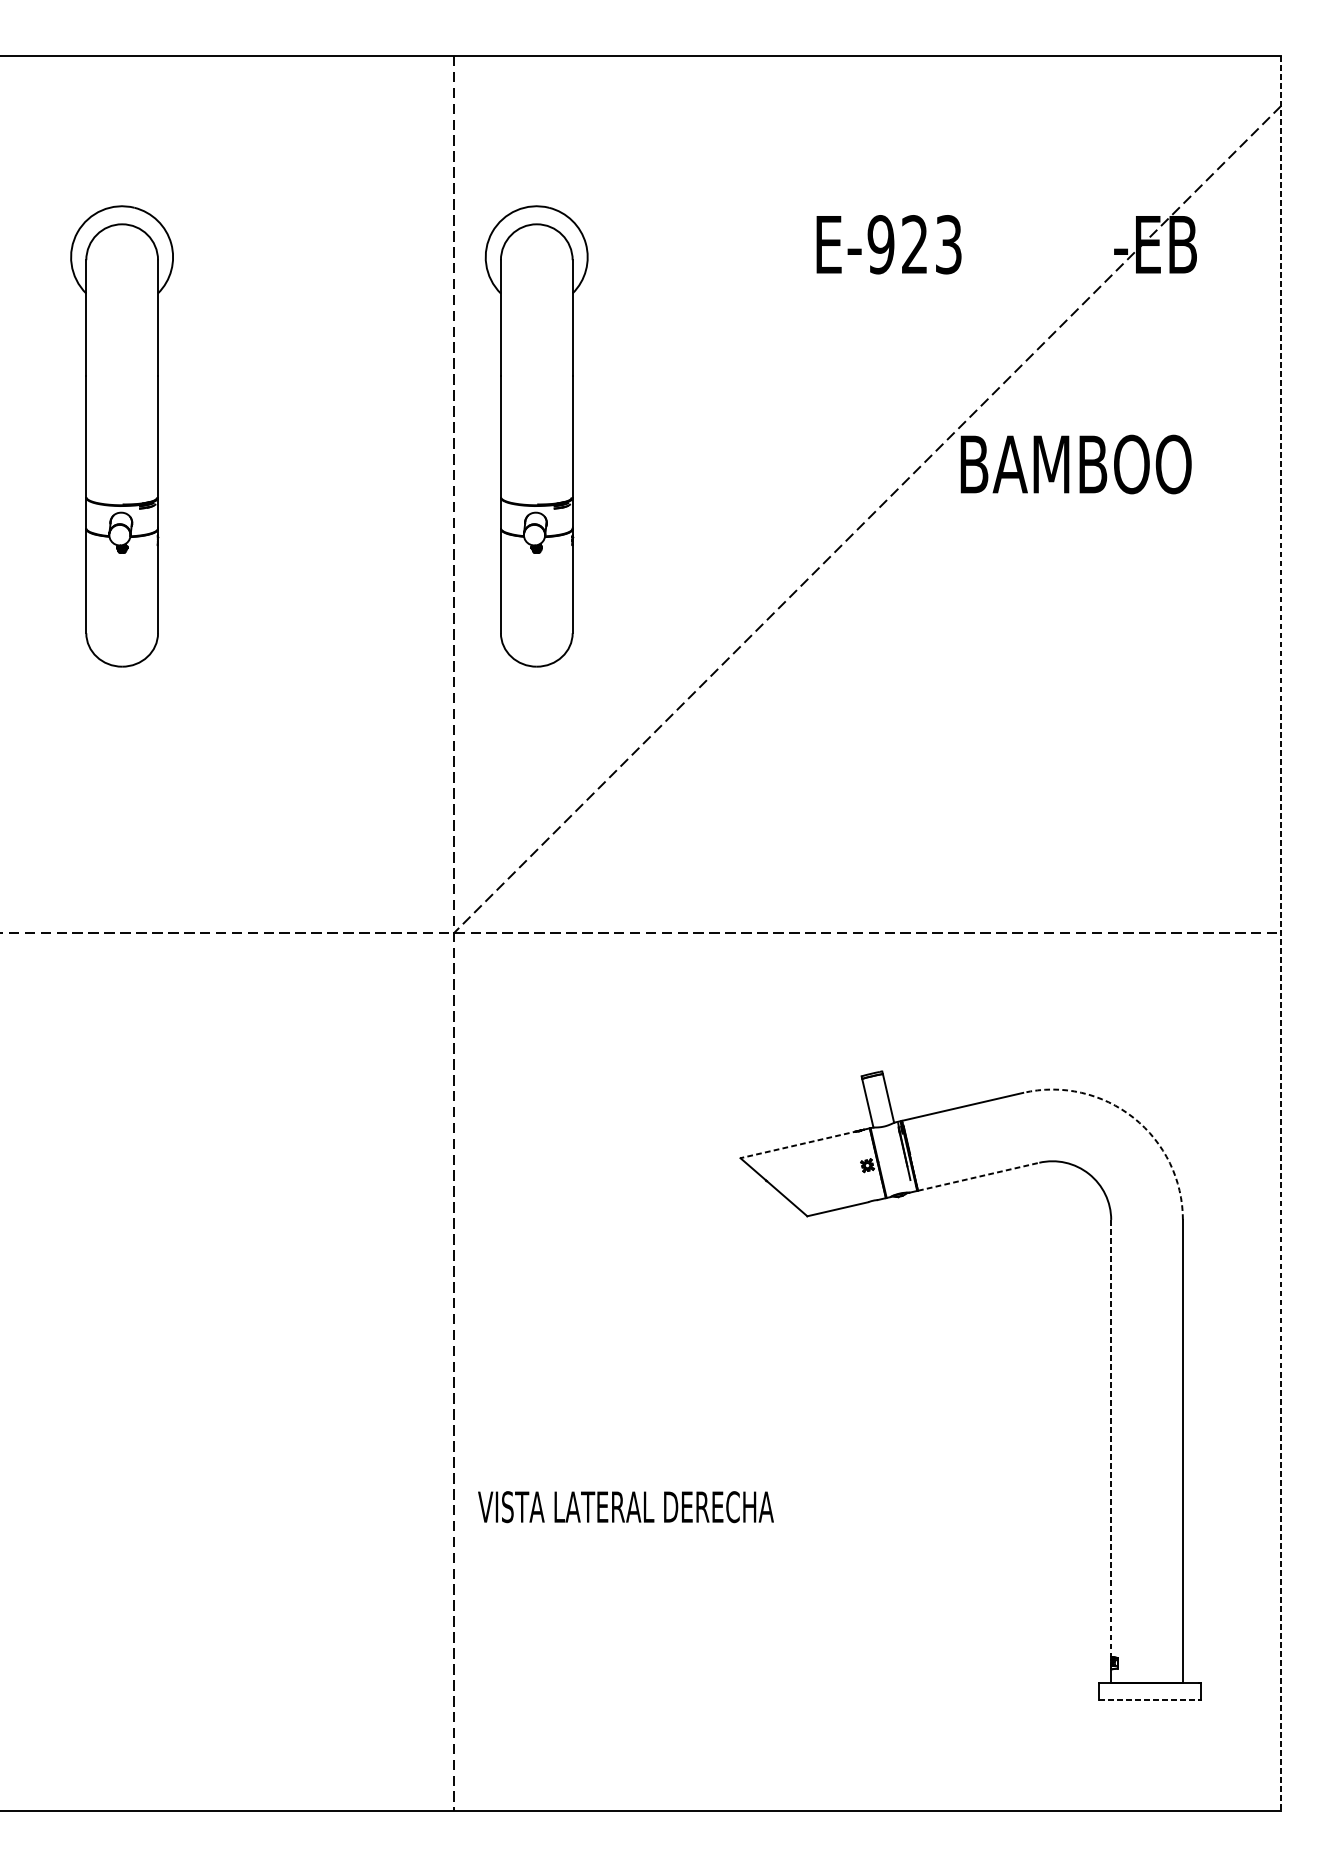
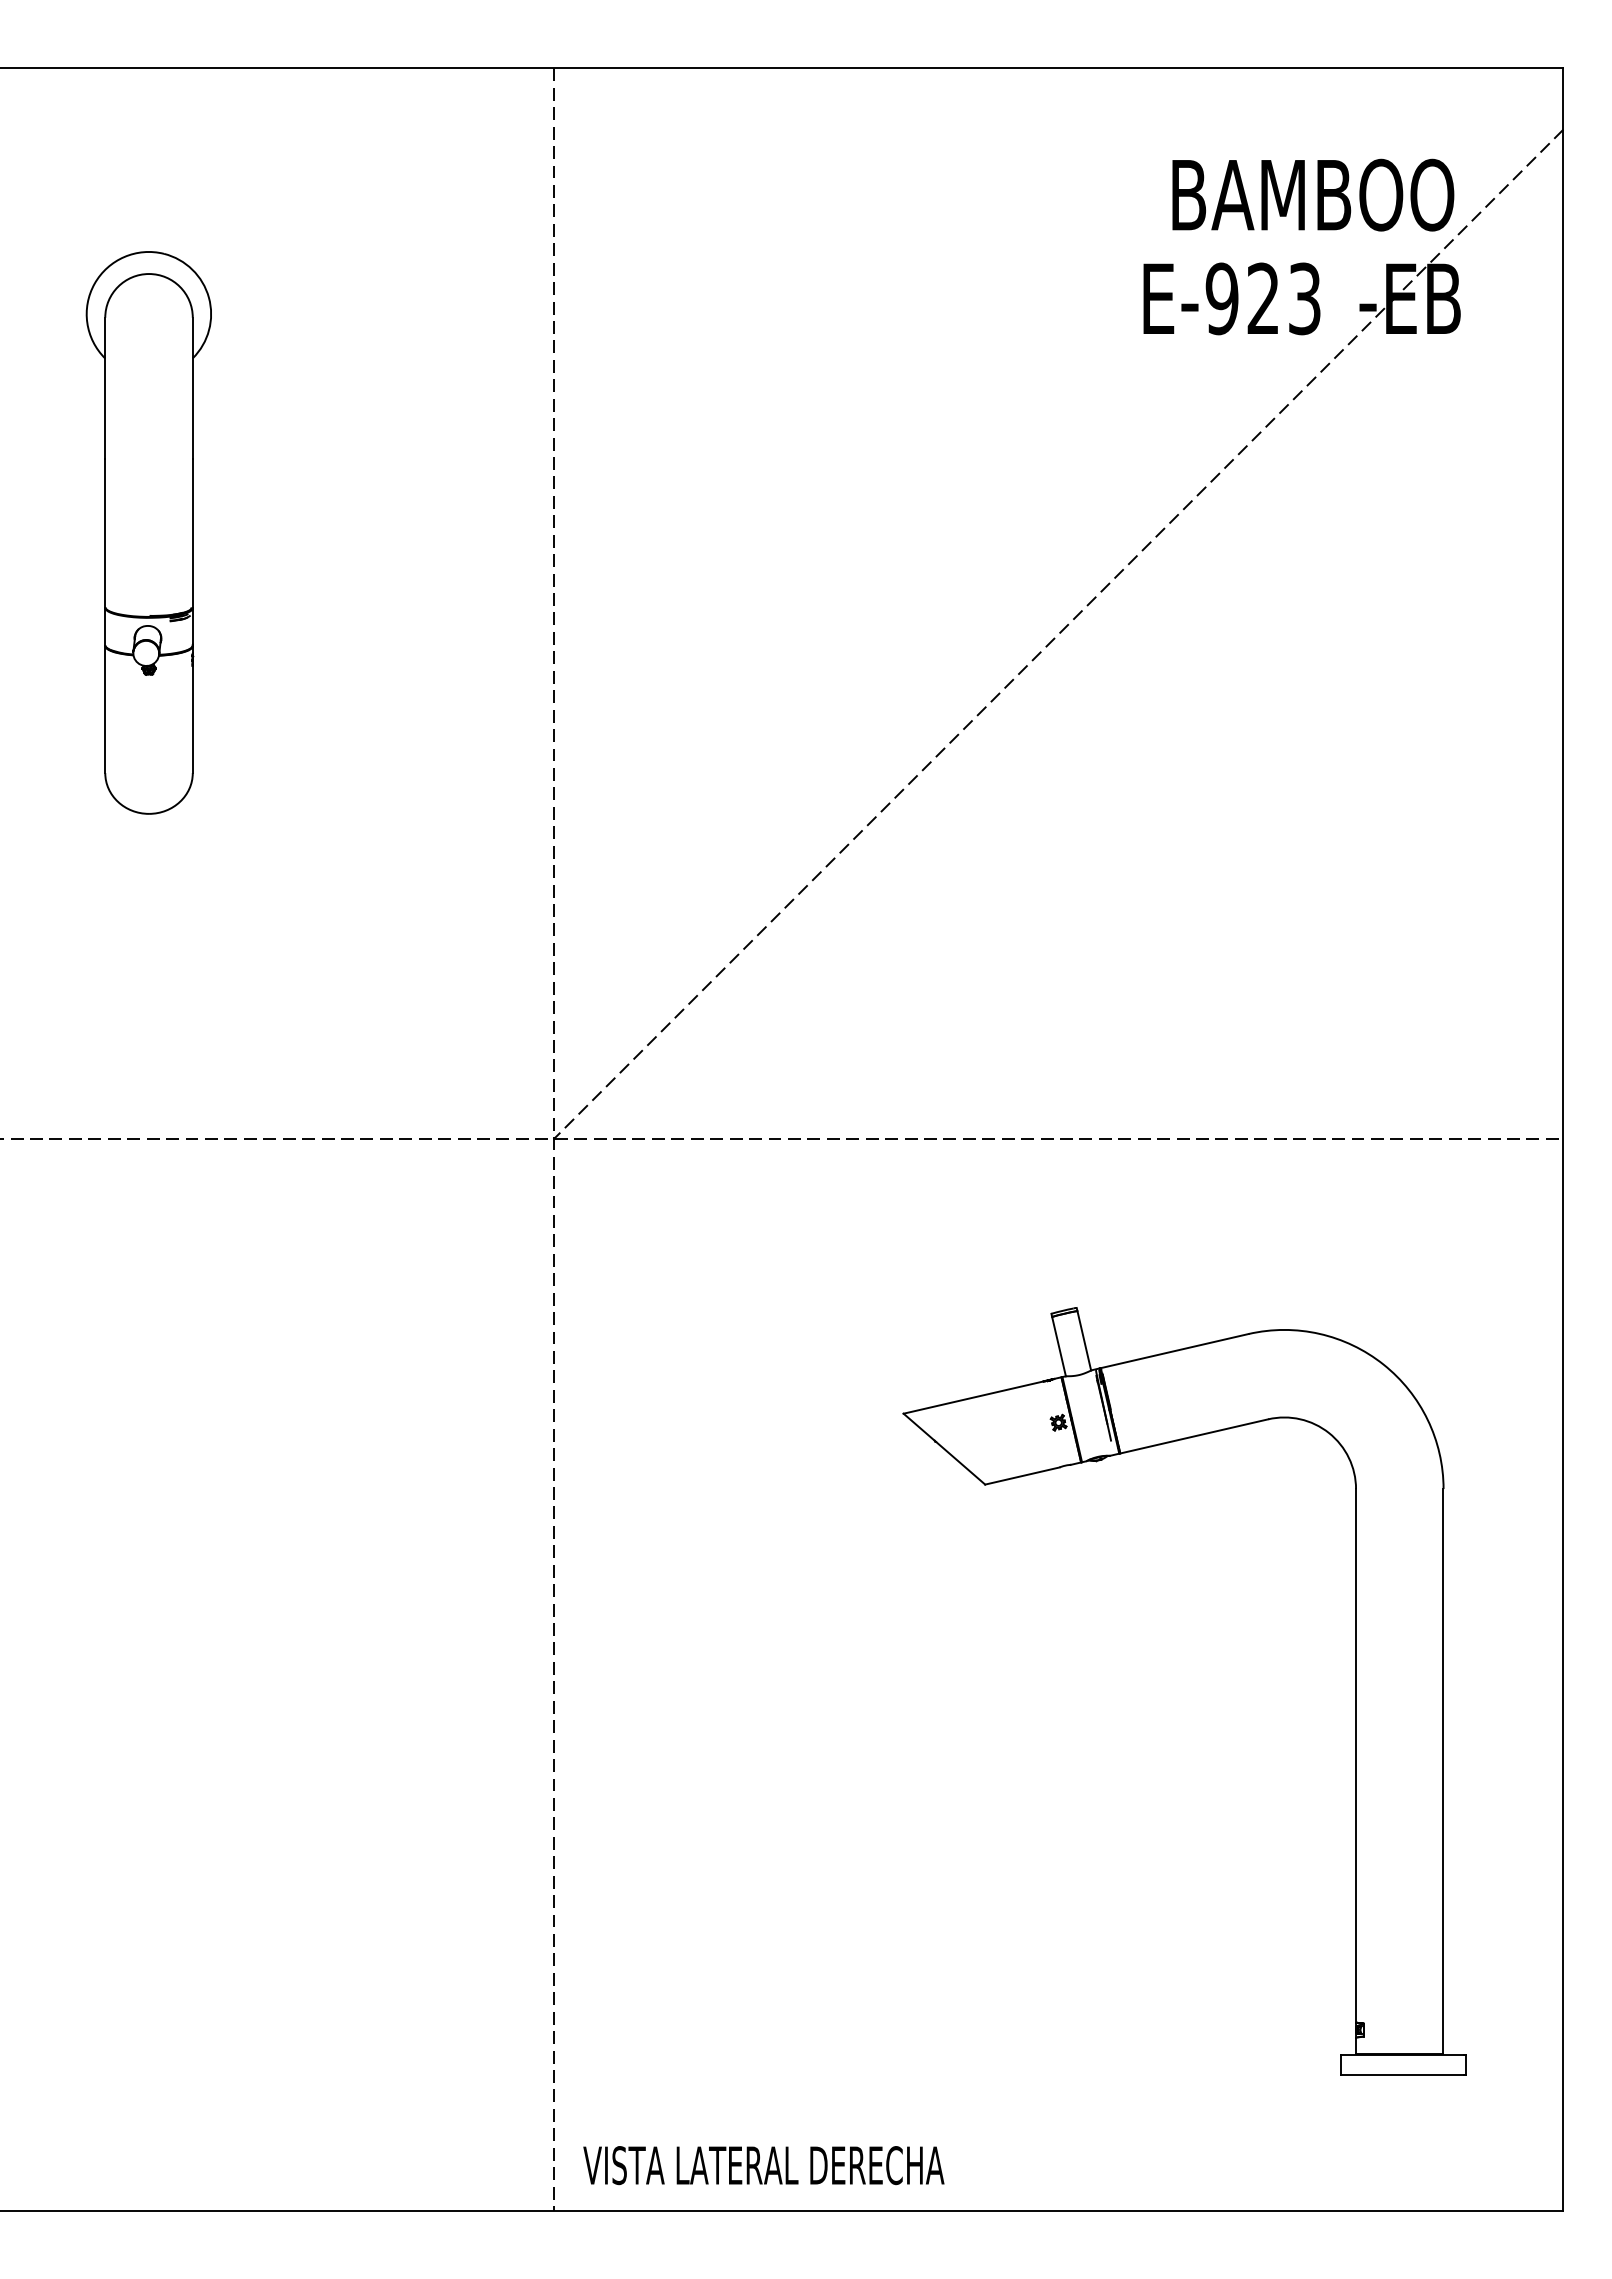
text: (888, 244) -> (1231, 298), moved
part: (536, 436) -> (654, 532), removed
text: (1076, 463) -> (1313, 194), moved
line: (1281, 933) -> (1563, 1139), dashed -> solid
arc: (1133, 1117) -> (1383, 1364), dashed -> solid
line: (799, 1144) -> (975, 1397), dashed -> solid
line: (978, 1176) -> (1194, 1436), dashed -> solid
line: (1111, 1438) -> (1356, 1755), dashed -> solid
text: (625, 1507) -> (763, 2165), moved
line: (1149, 1700) -> (1402, 2075), dashed -> solid

